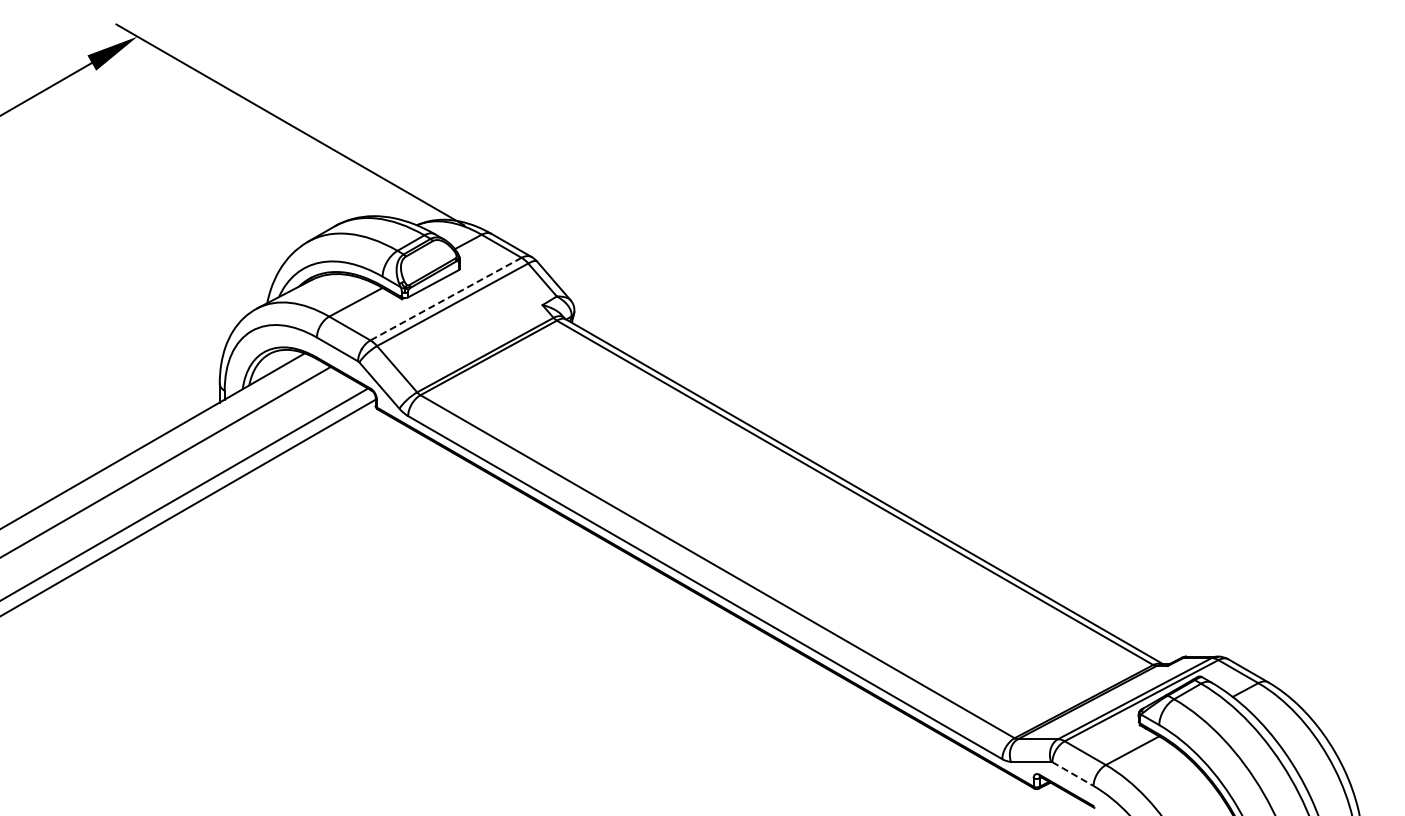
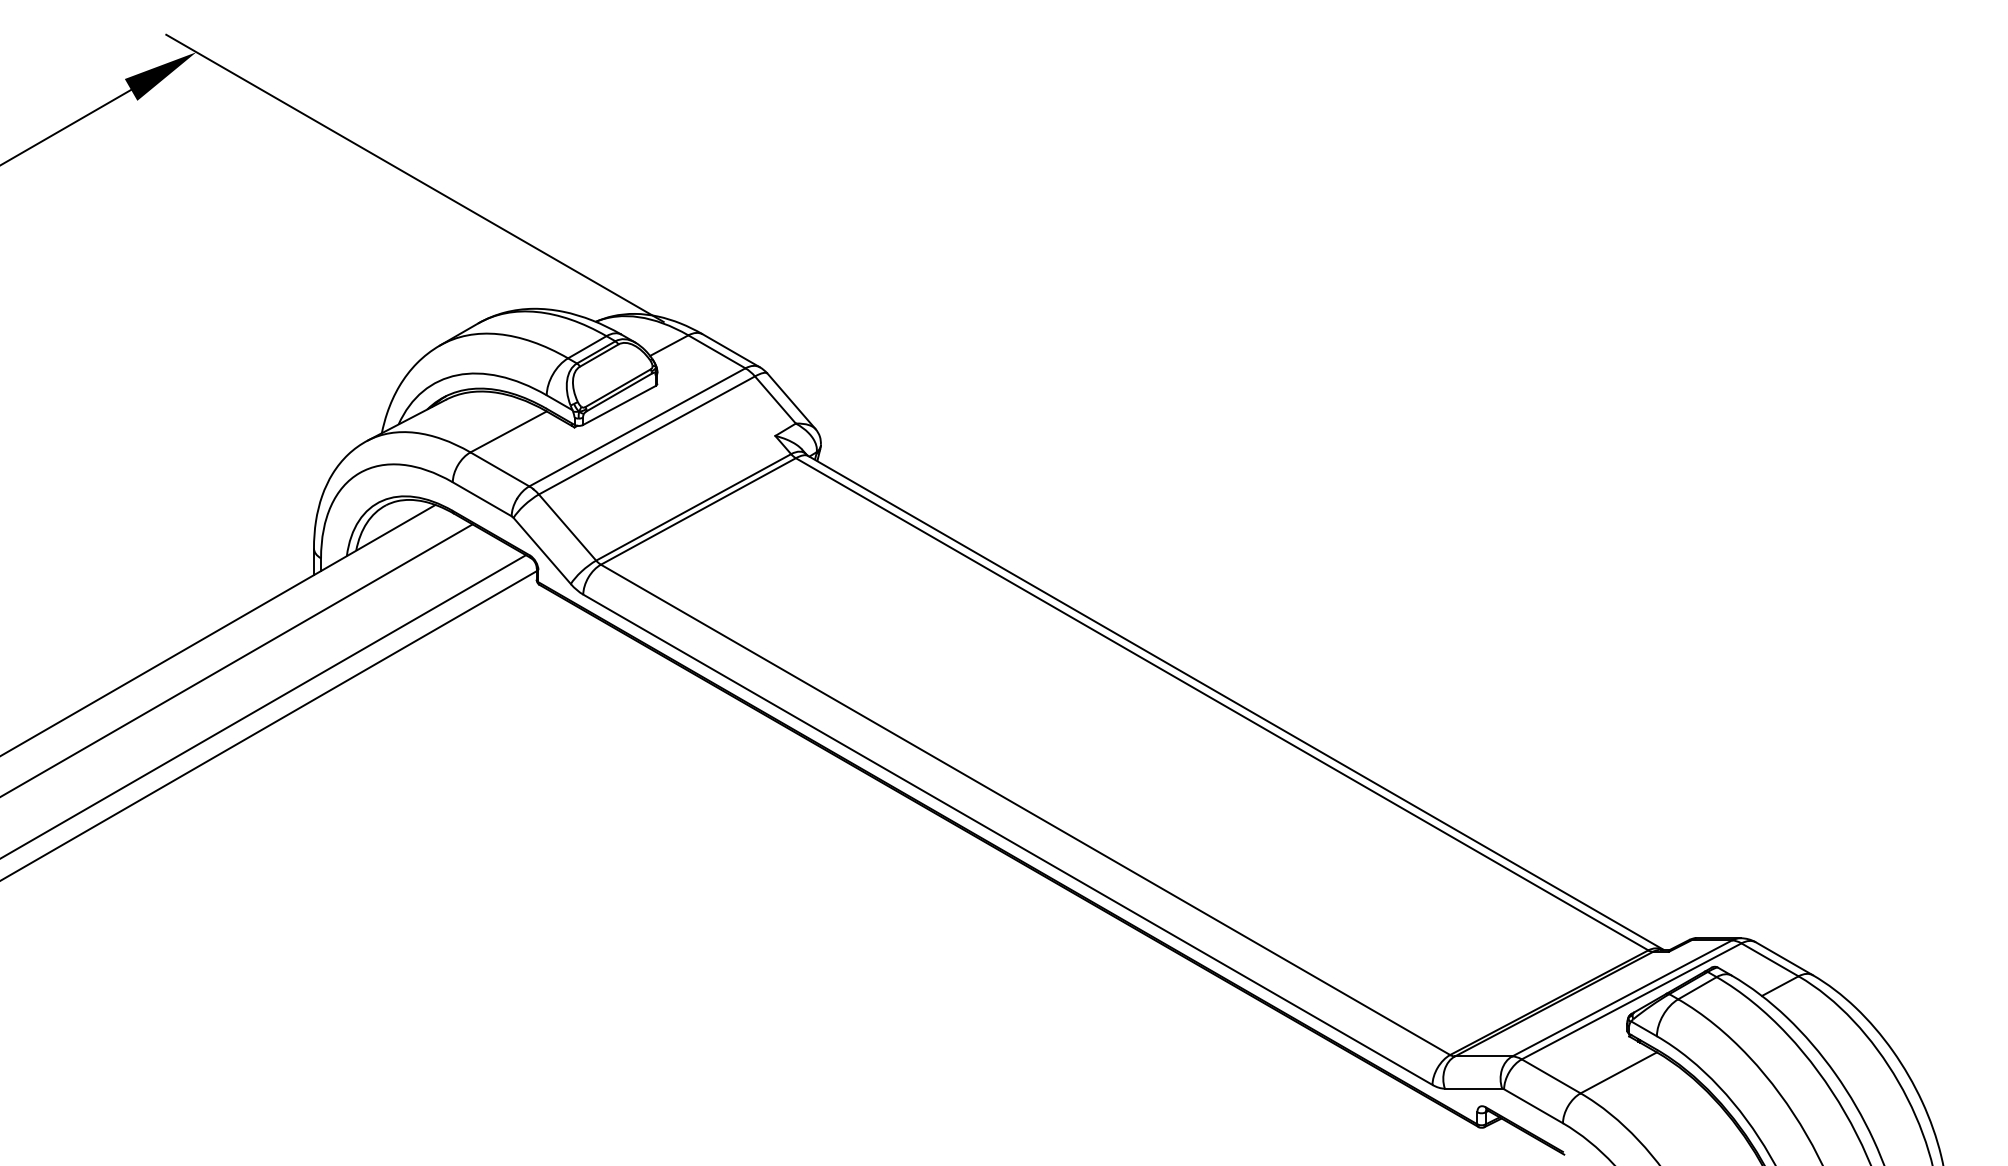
line: (445, 299) -> (636, 427), dashed -> solid
line: (1072, 774) -> (1532, 1106), dashed -> solid

